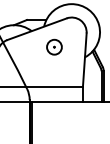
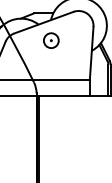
part: (54, 47) -> (51, 40), moved

